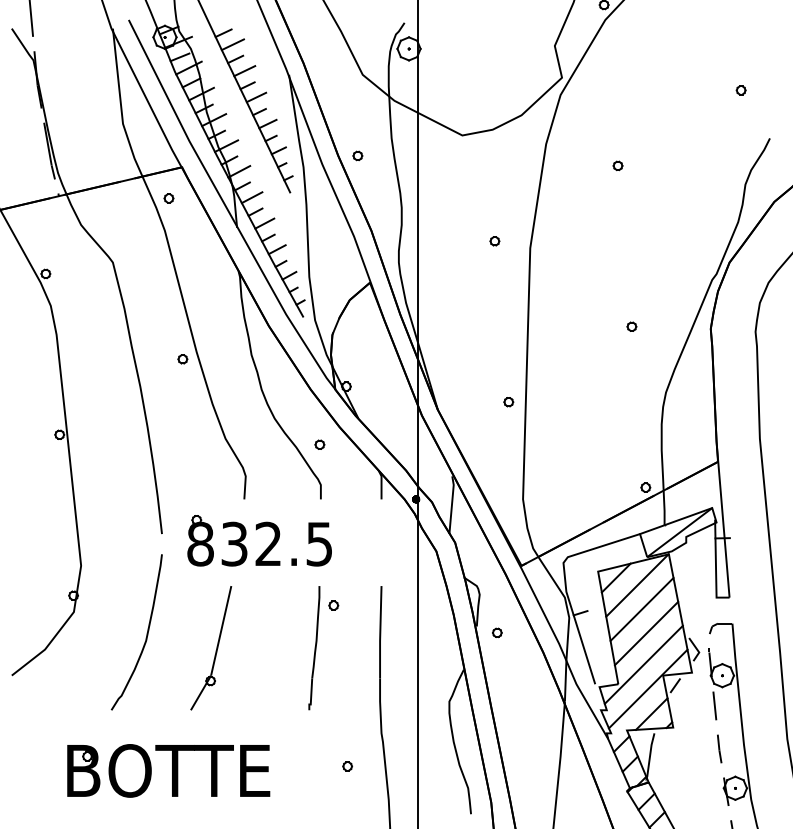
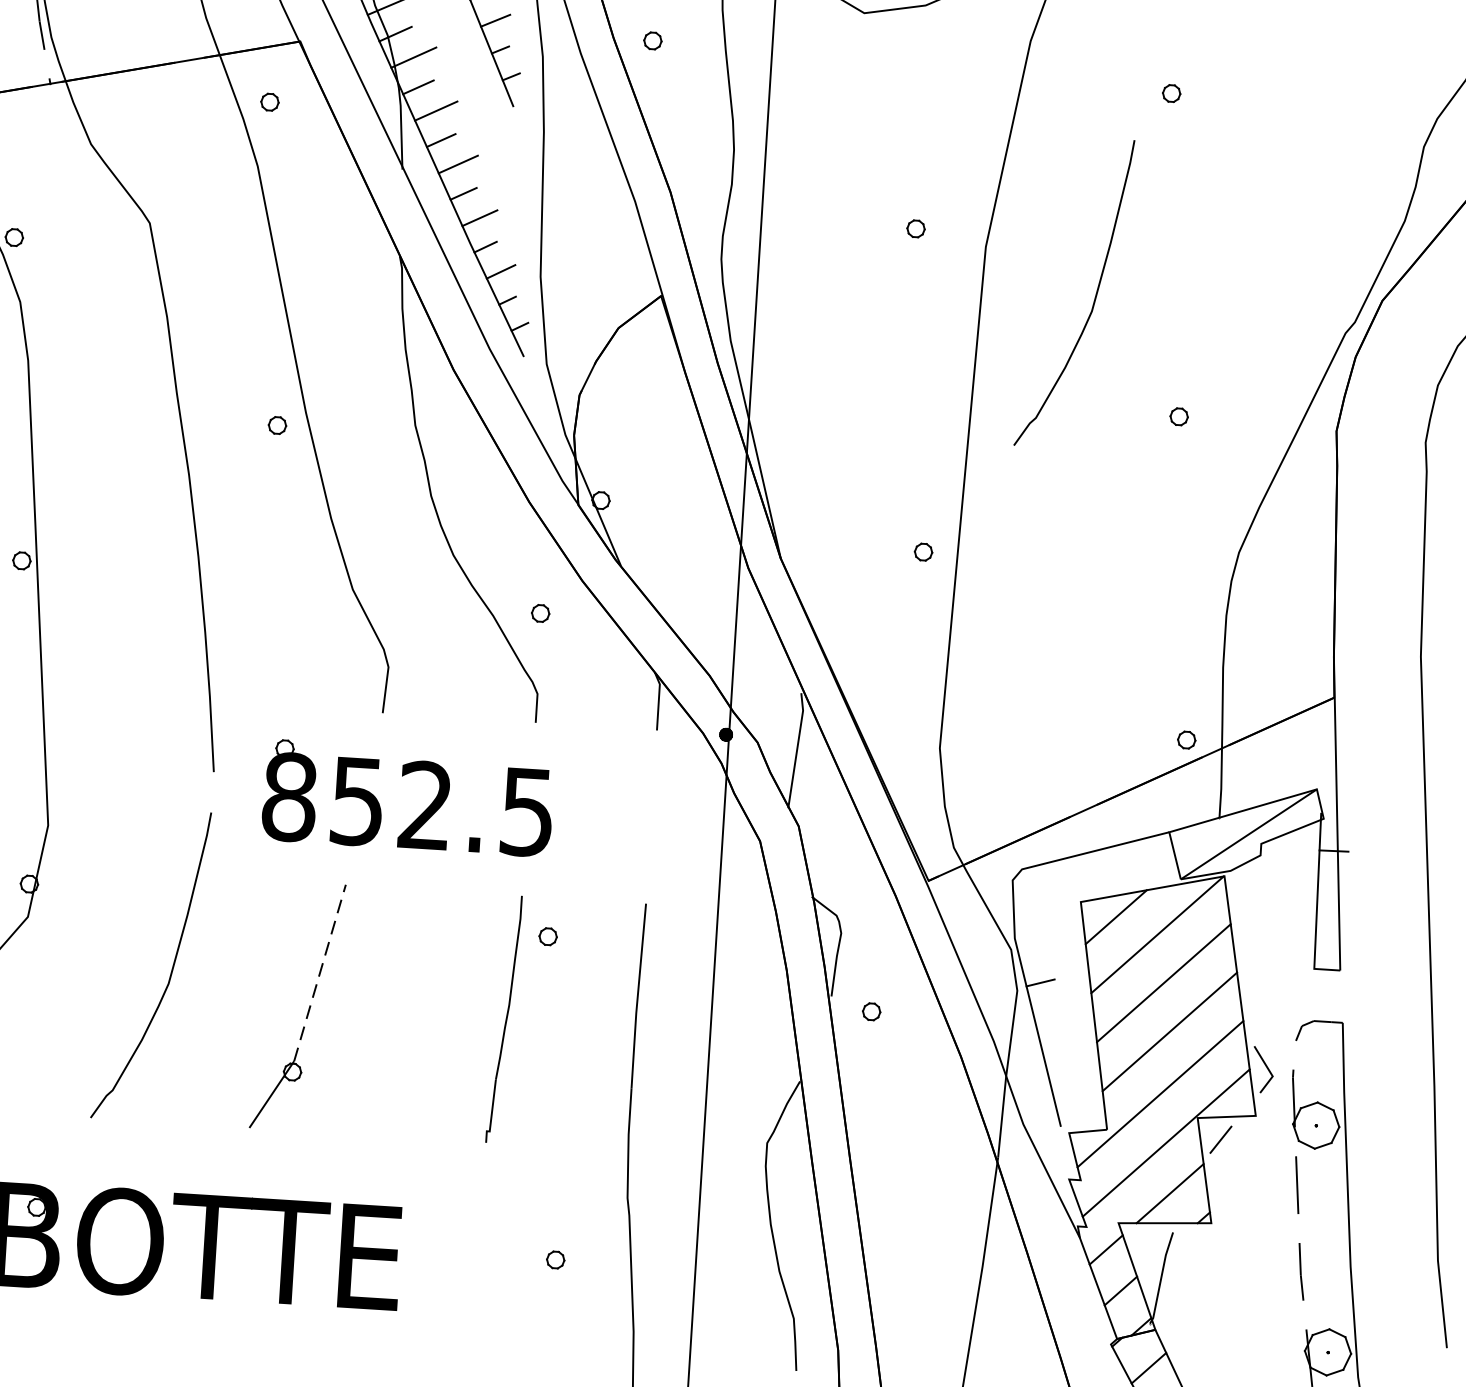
curve: (585, 269) -> (1093, 296), added
text: (234, 543) -> (357, 800), 832.5 -> 852.5
line: (221, 630) -> (320, 972), solid -> dashed

